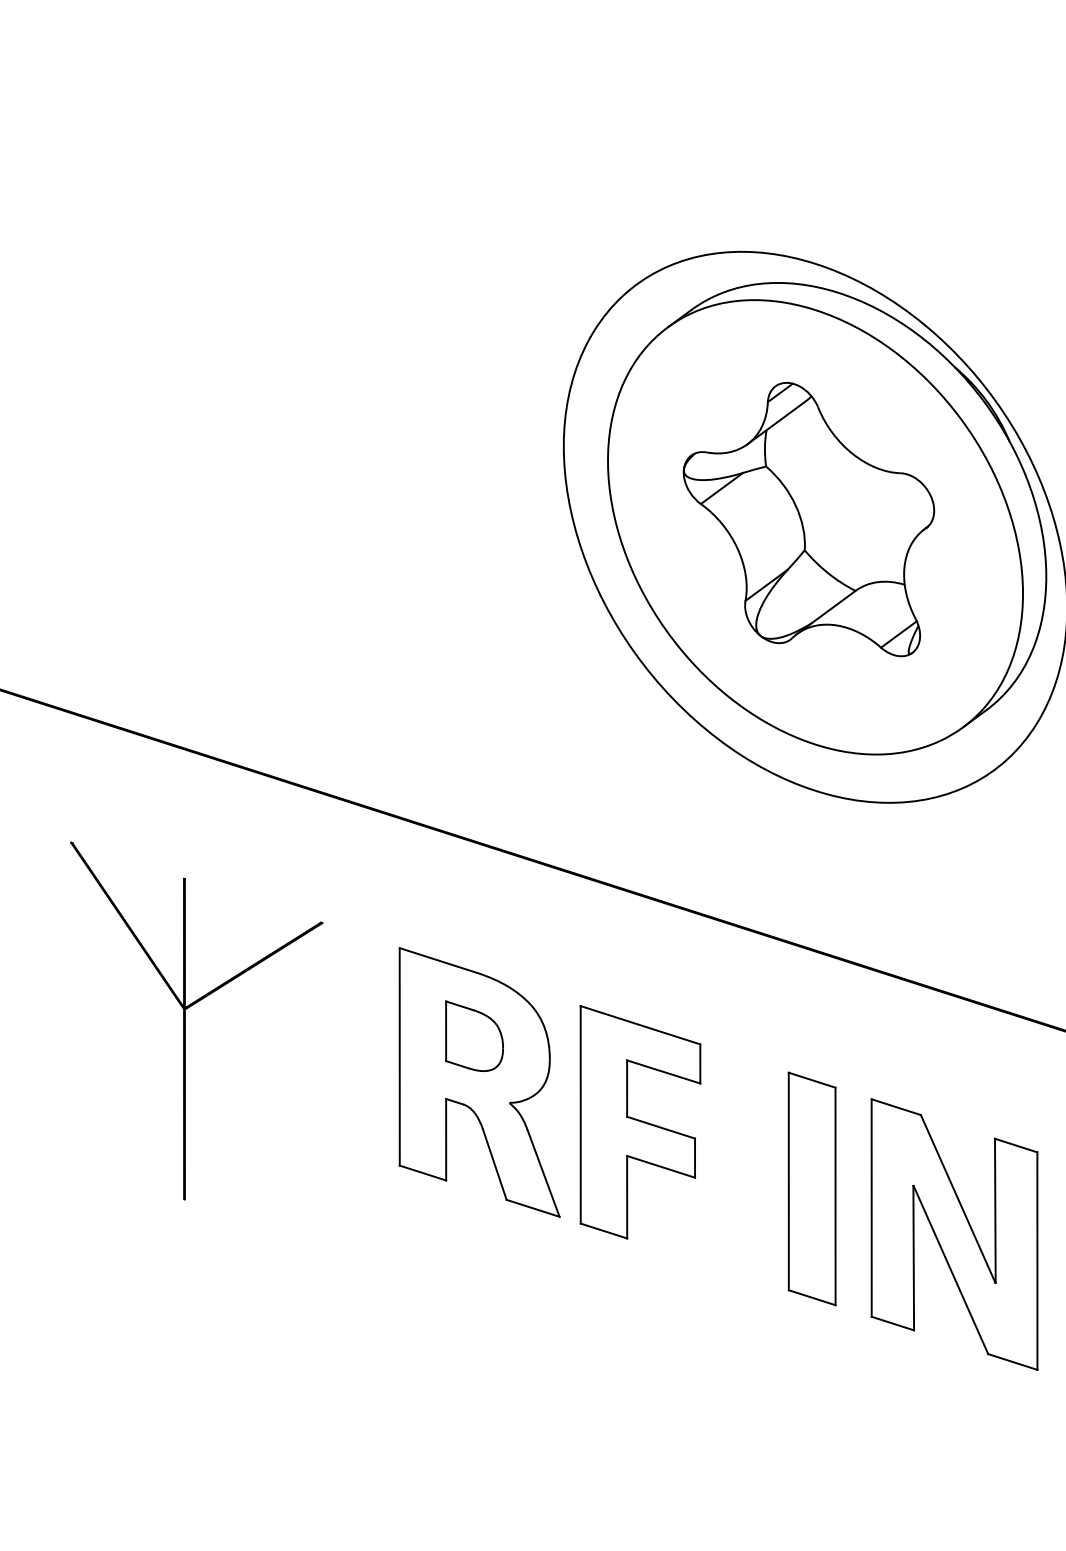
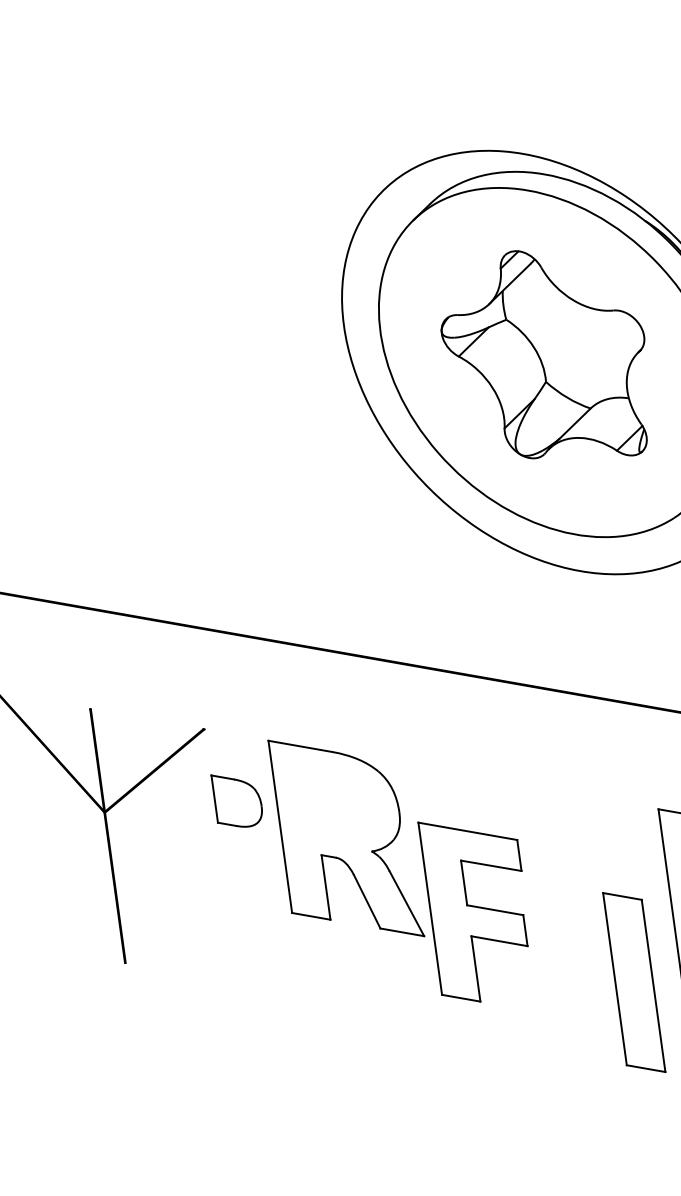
part: (474, 1035) -> (237, 799), moved
part: (640, 1122) -> (478, 908), moved
part: (811, 1188) -> (633, 982), moved

